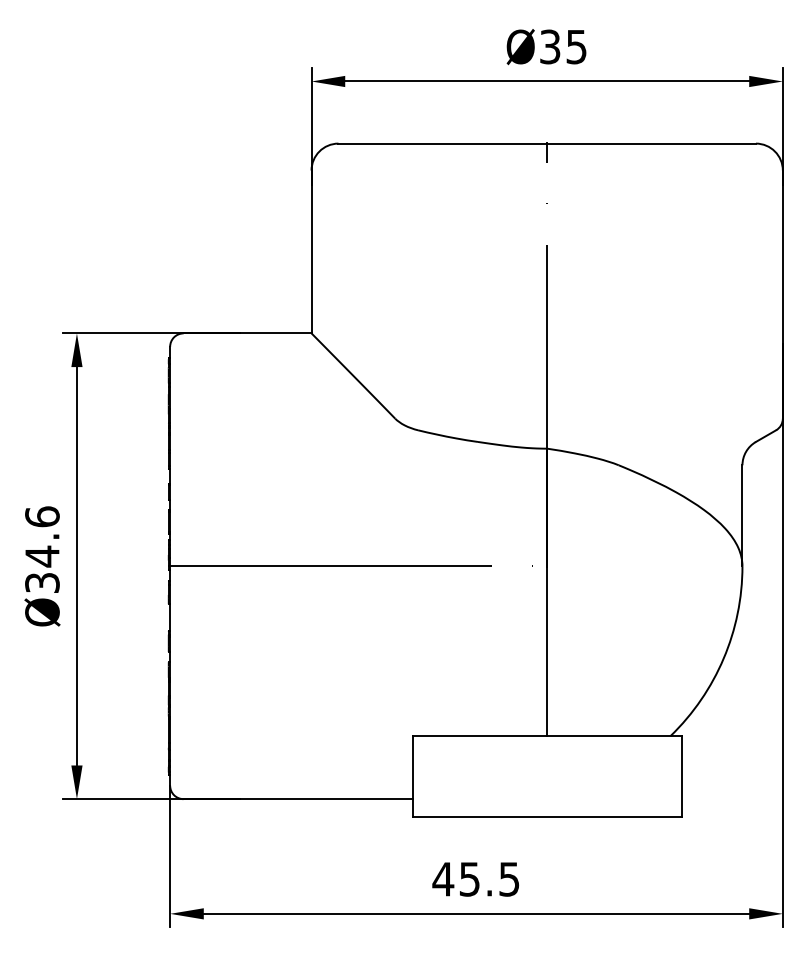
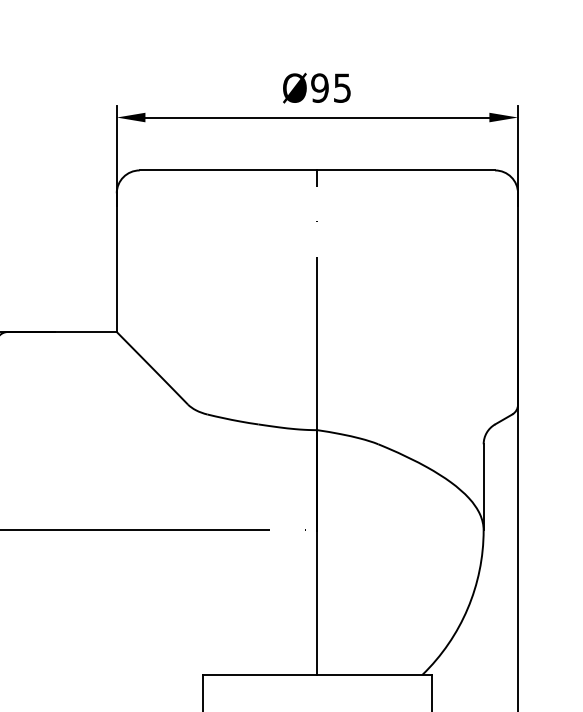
text: (549, 46) -> (319, 87), Ø35 -> Ø95

